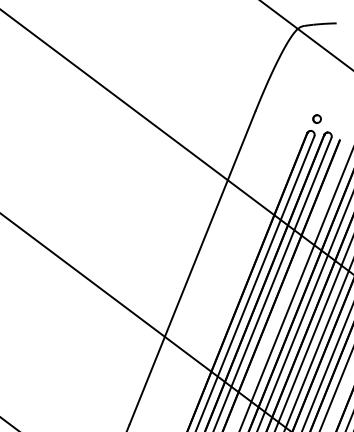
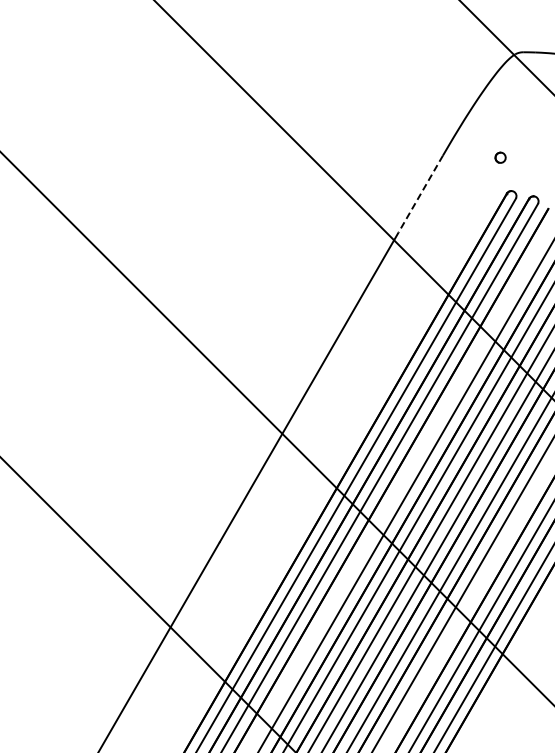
part: (317, 118) -> (500, 157), moved
line: (242, 143) -> (420, 194), solid -> dashed

